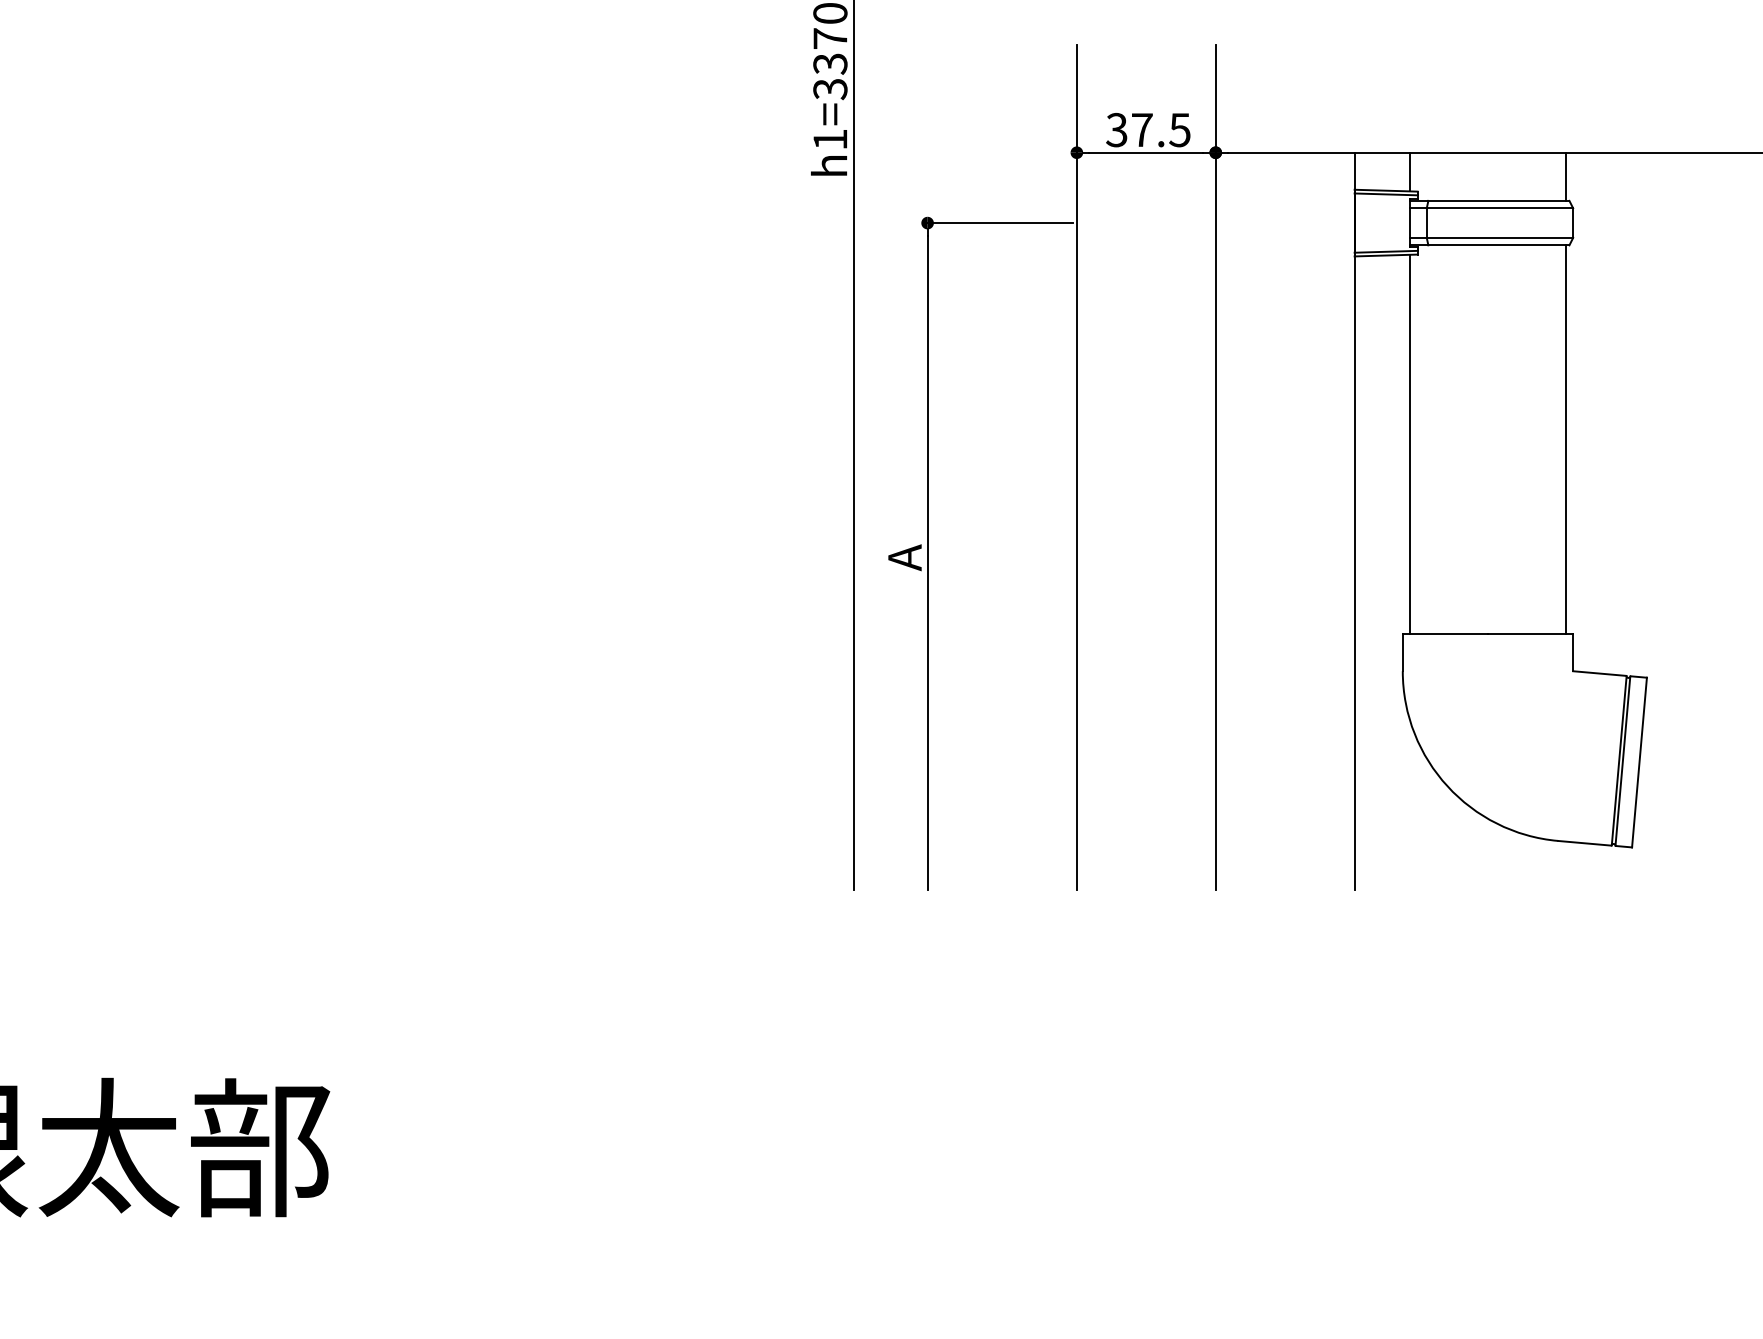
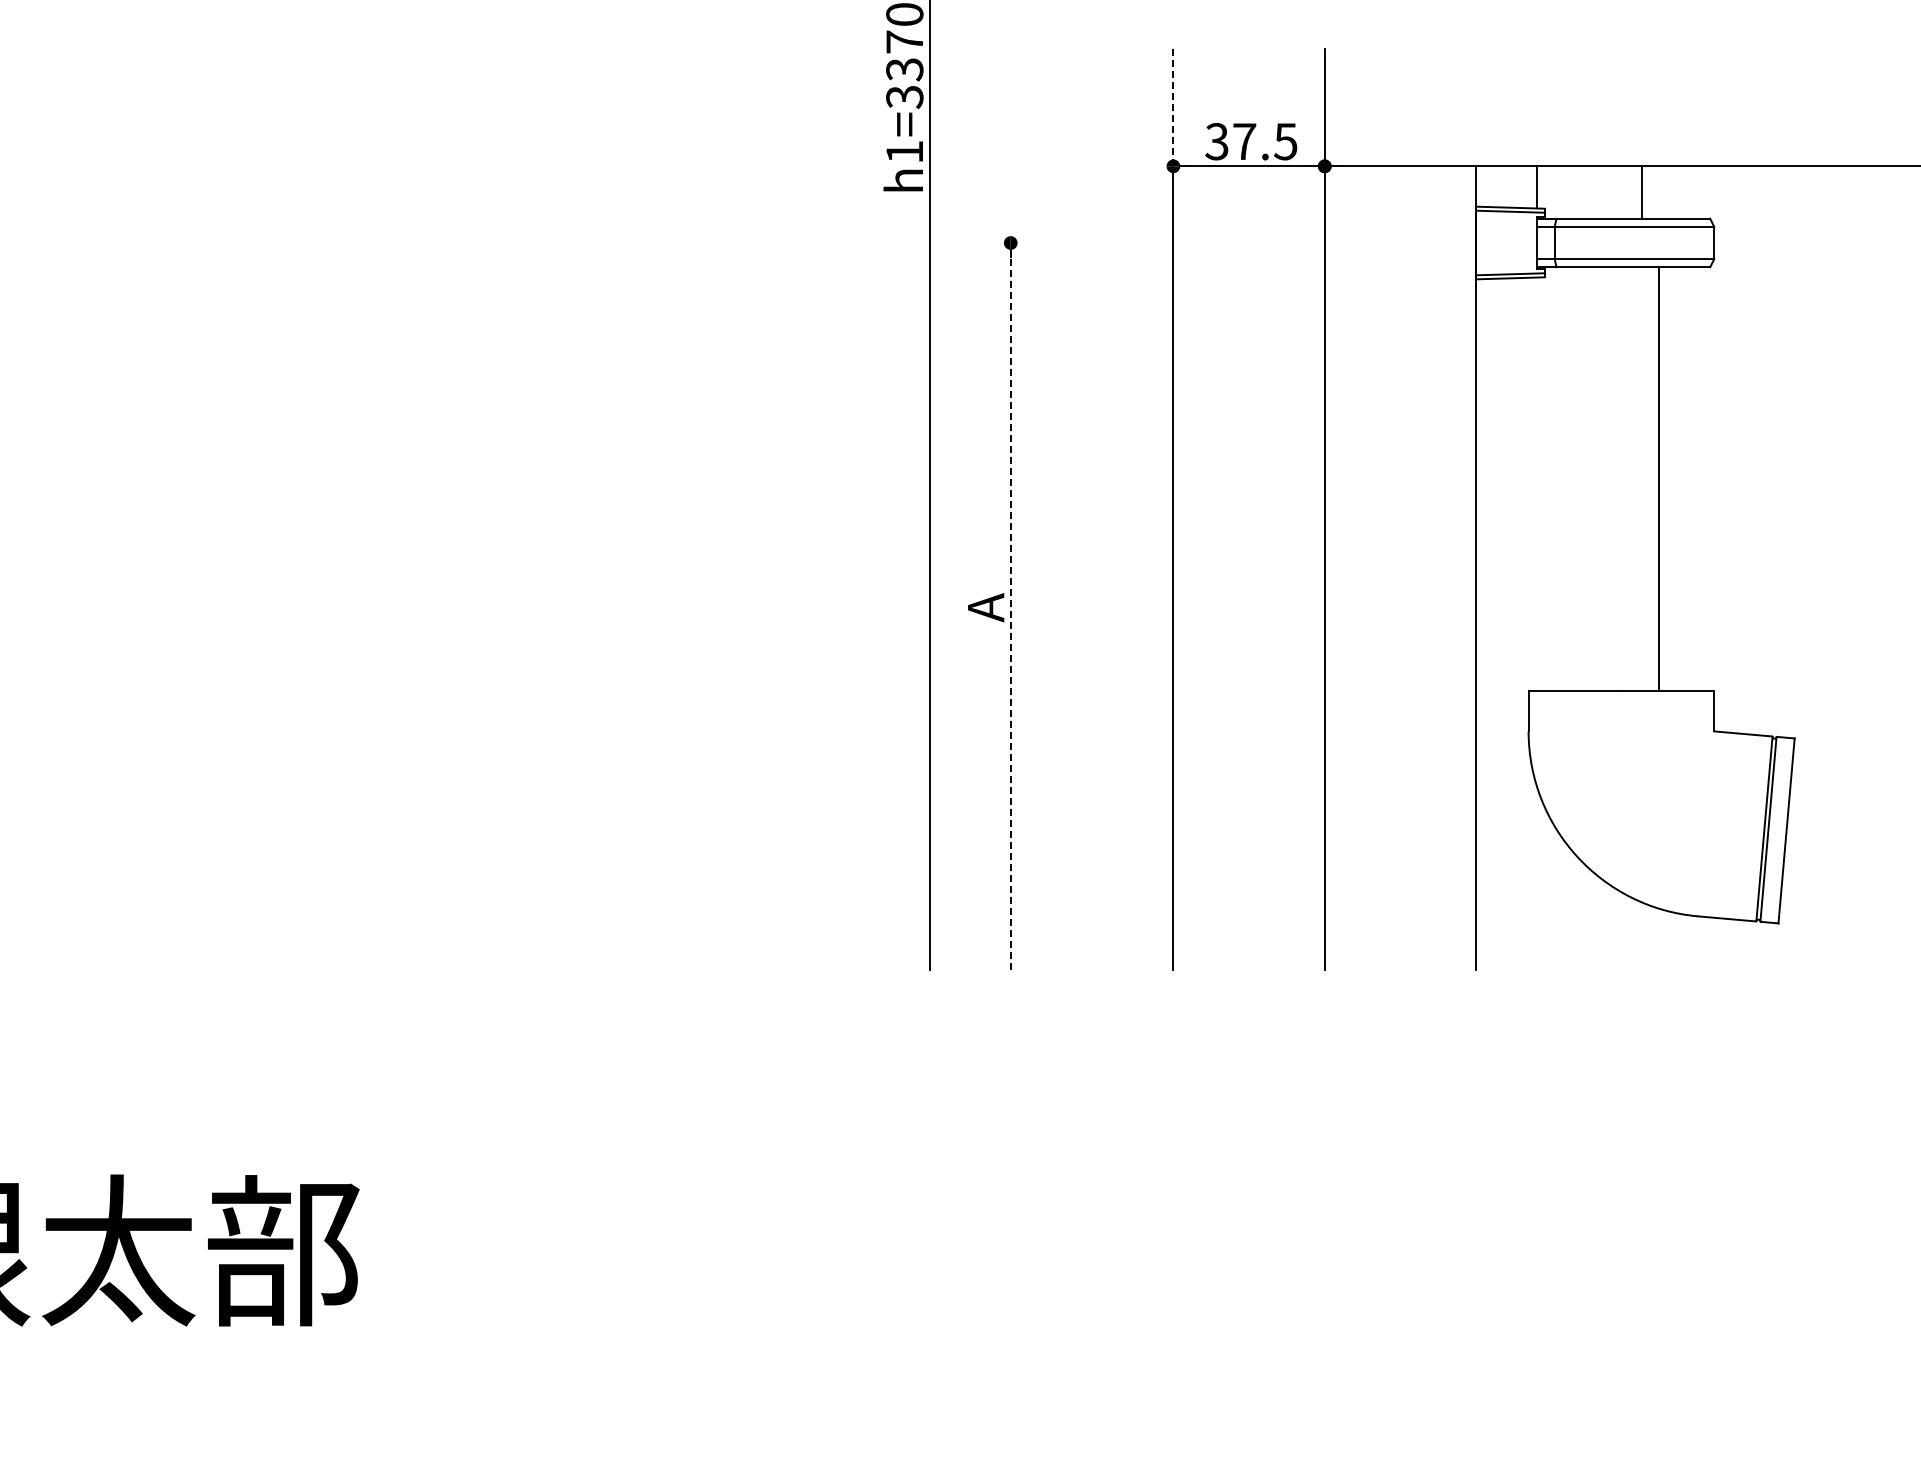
line: (1076, 100) -> (1173, 109), solid -> dashed
line: (1566, 176) -> (1642, 192), moved
line: (998, 223) -> (1087, 243), removed
line: (1566, 440) -> (1659, 479), moved
line: (1410, 444) -> (1536, 484), removed
line: (927, 562) -> (1010, 612), solid -> dashed

